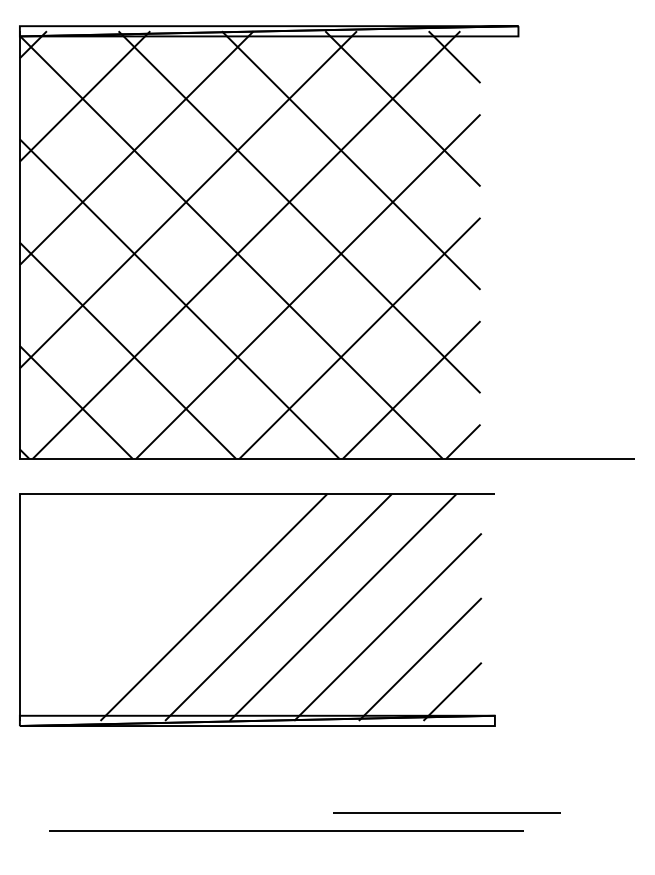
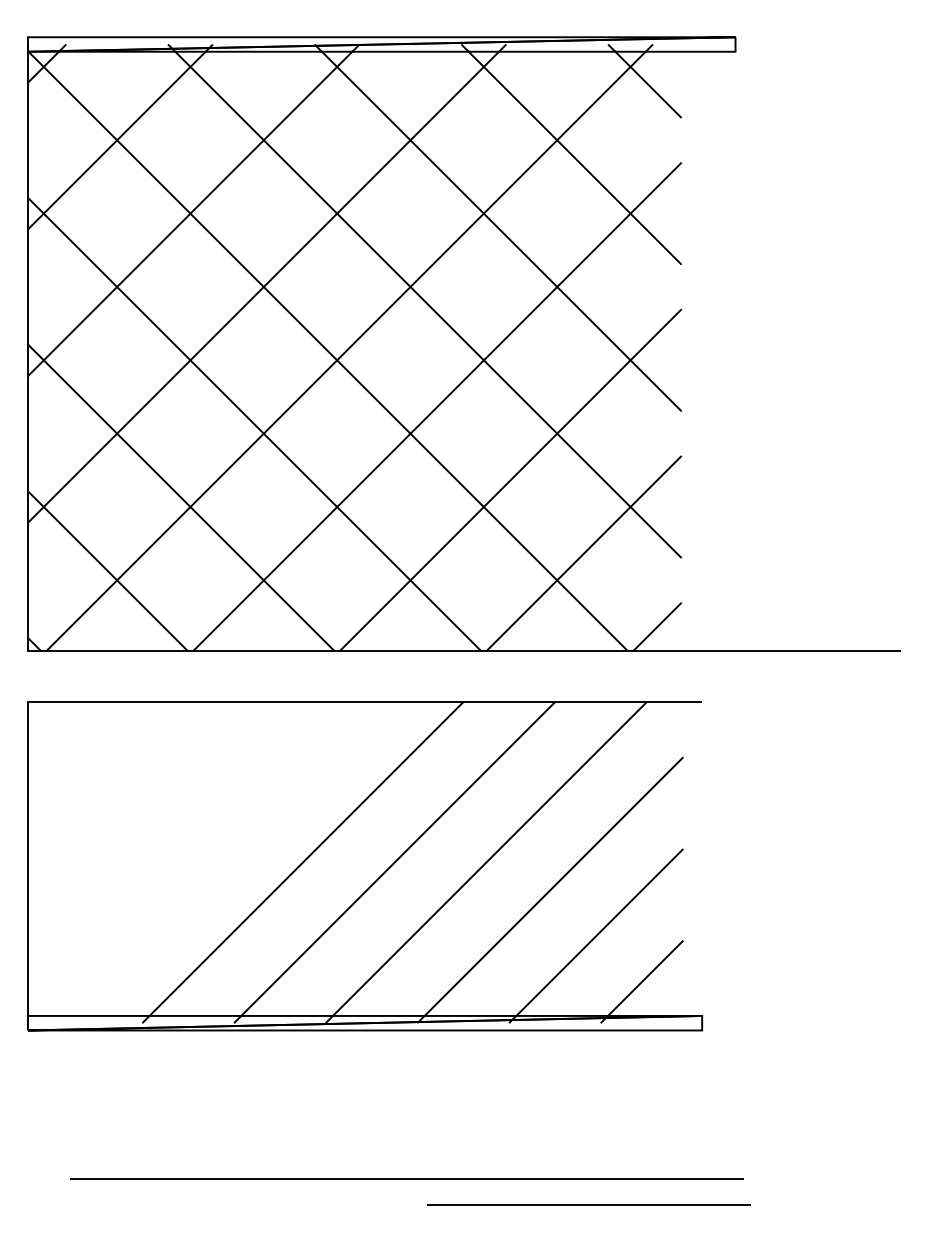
line: (446, 812) -> (588, 1204), moved

